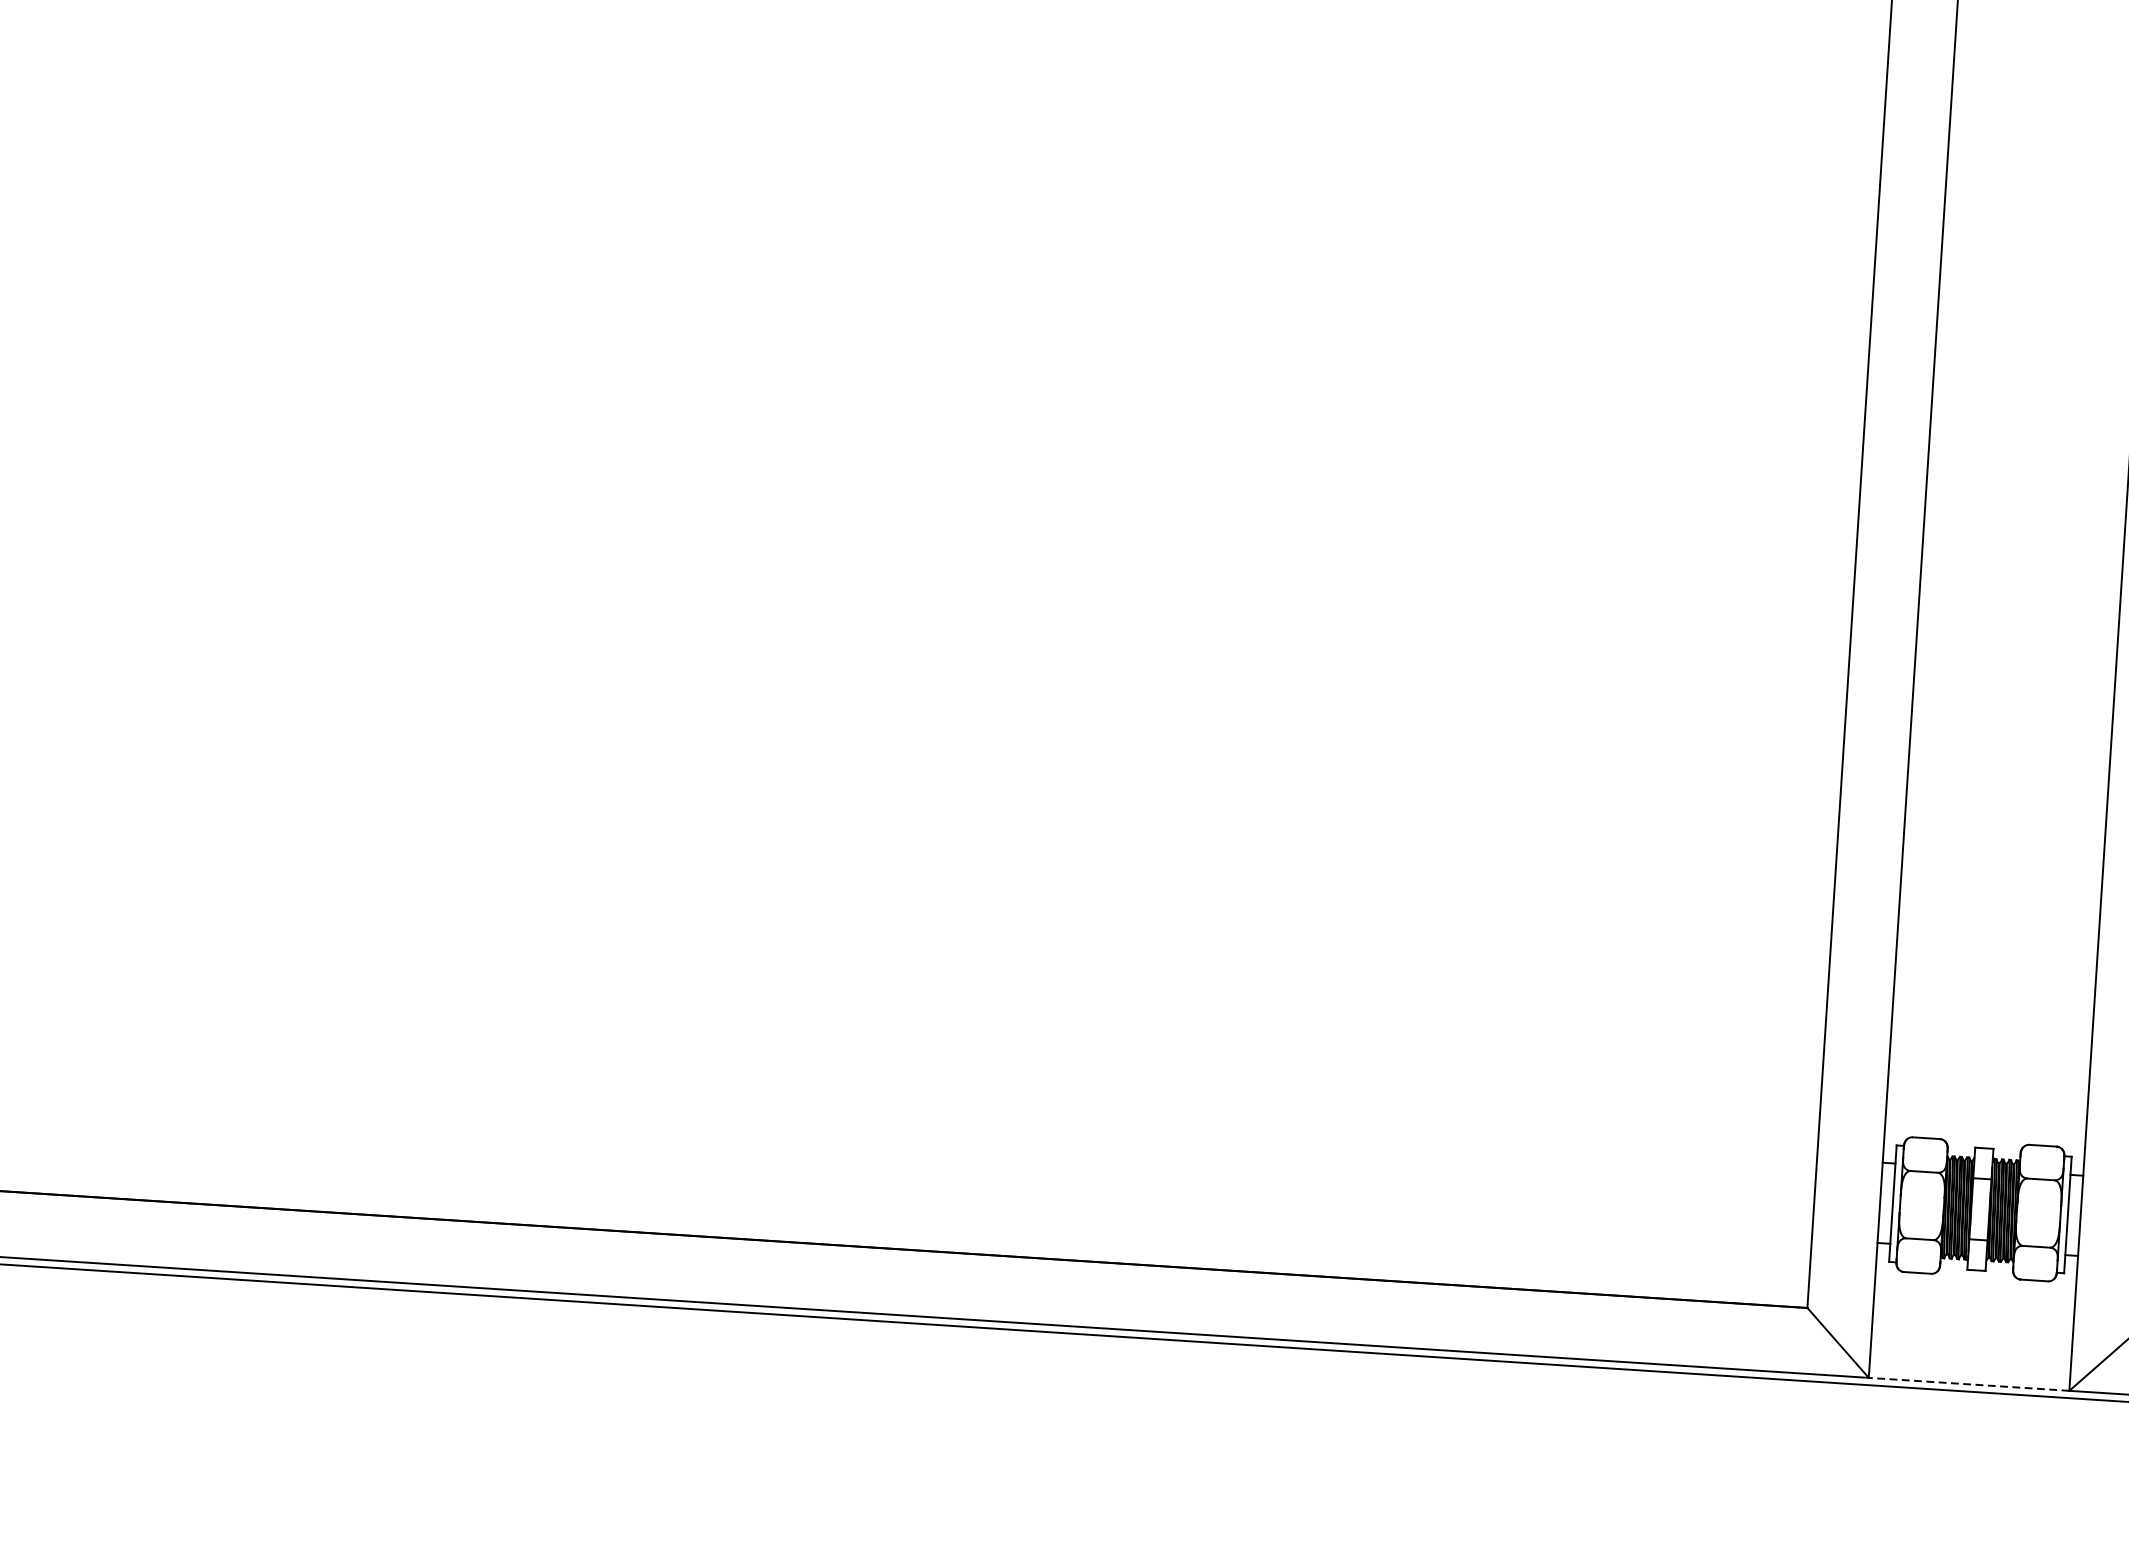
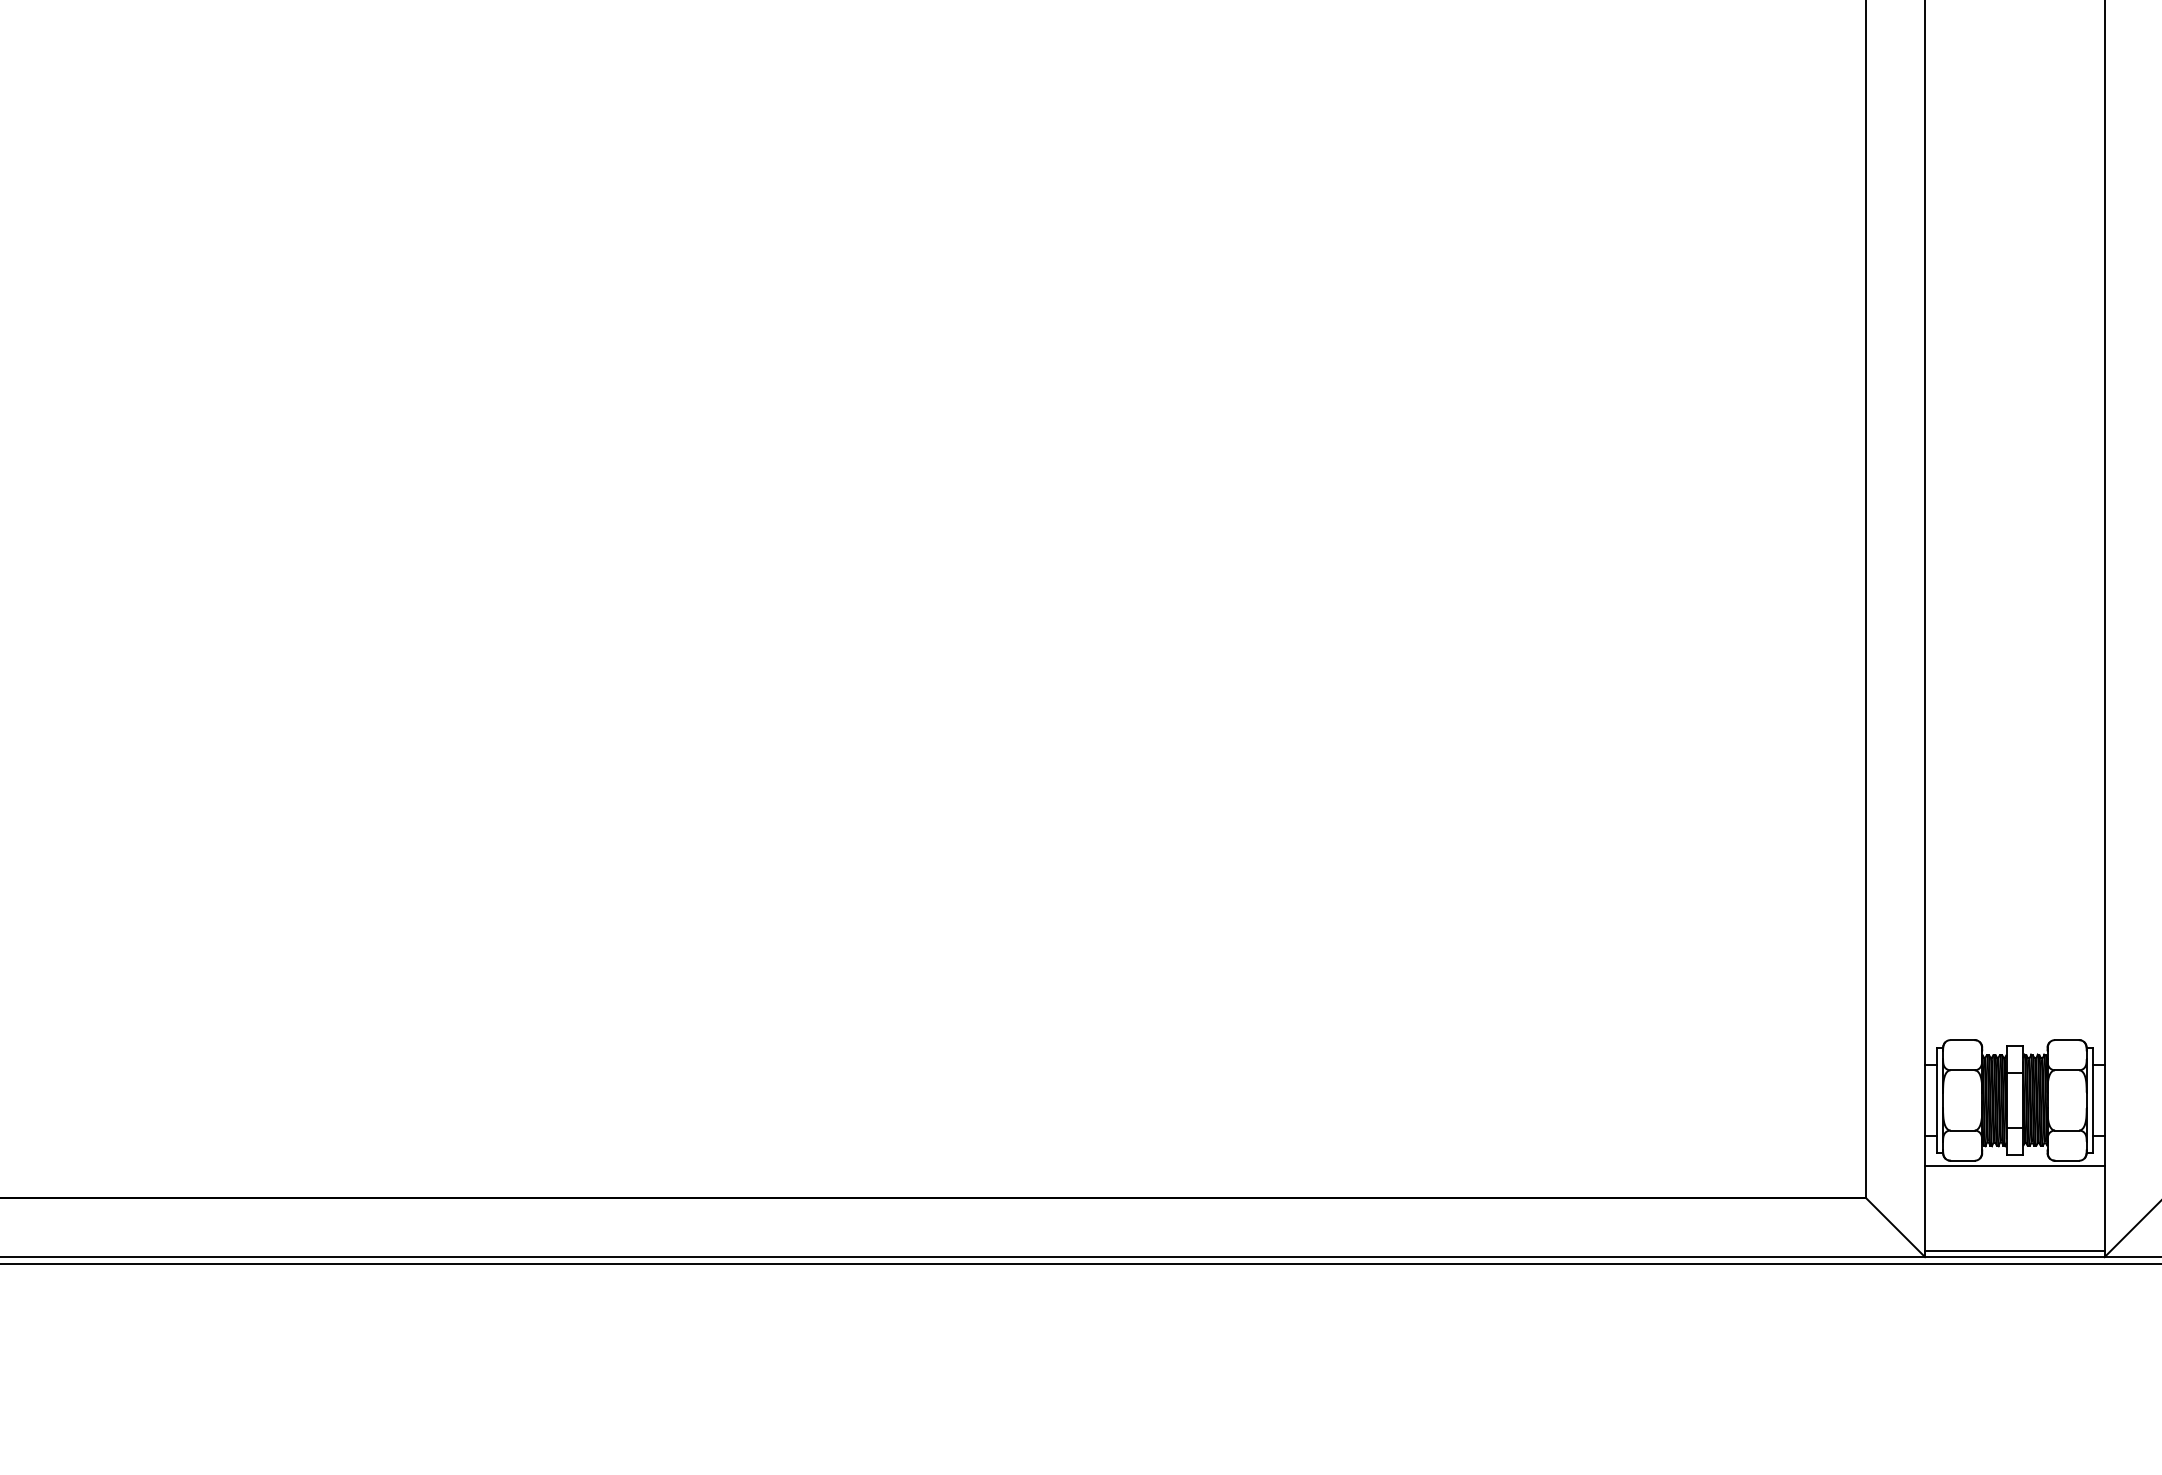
line: (1975, 1281) -> (2014, 1165), added
line: (1969, 1376) -> (2014, 1250), added
line: (1968, 1384) -> (2014, 1257), dashed -> solid

